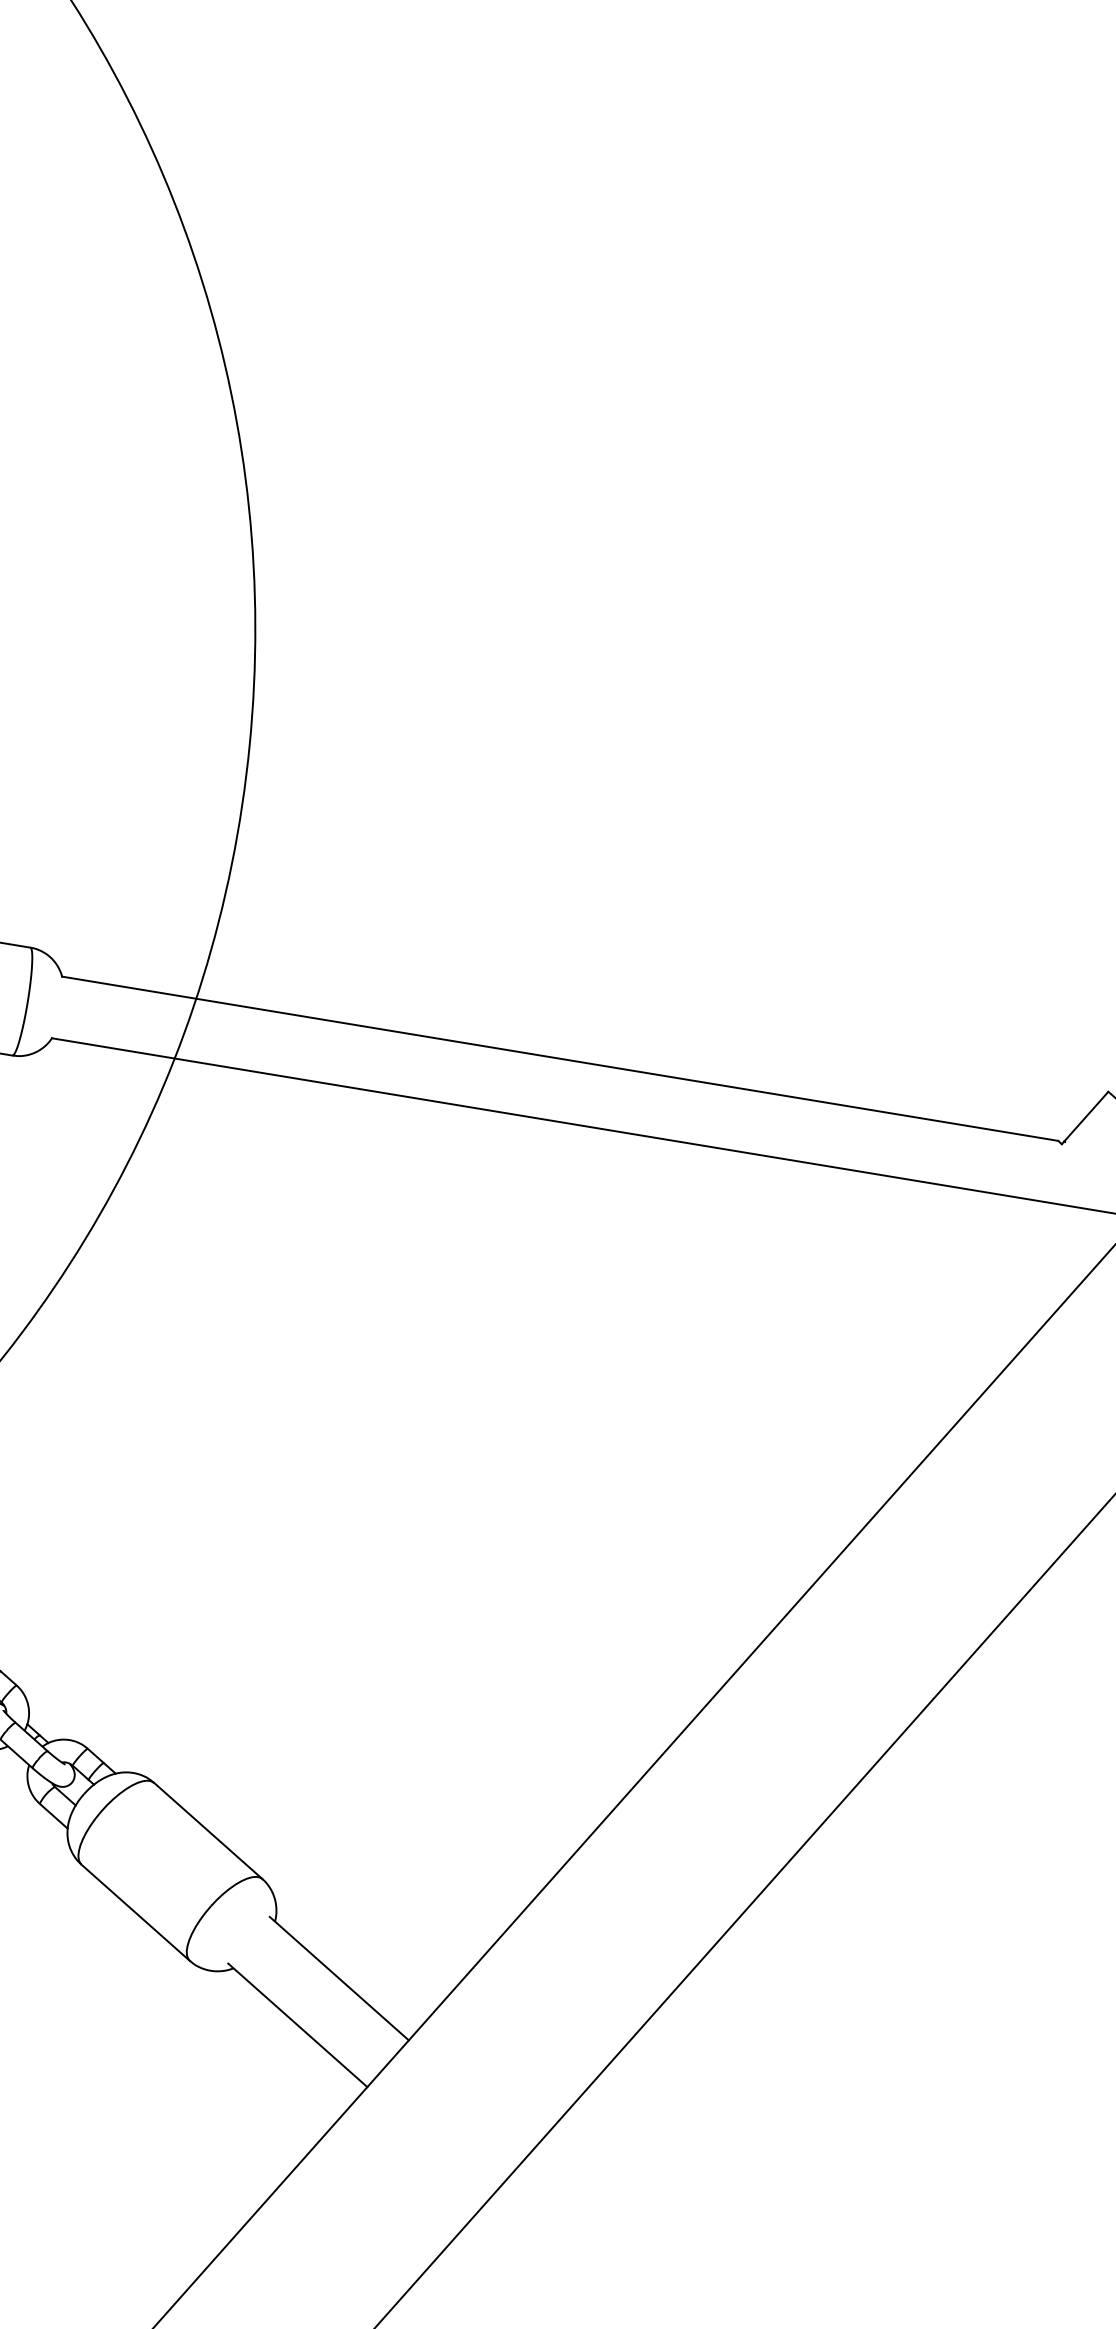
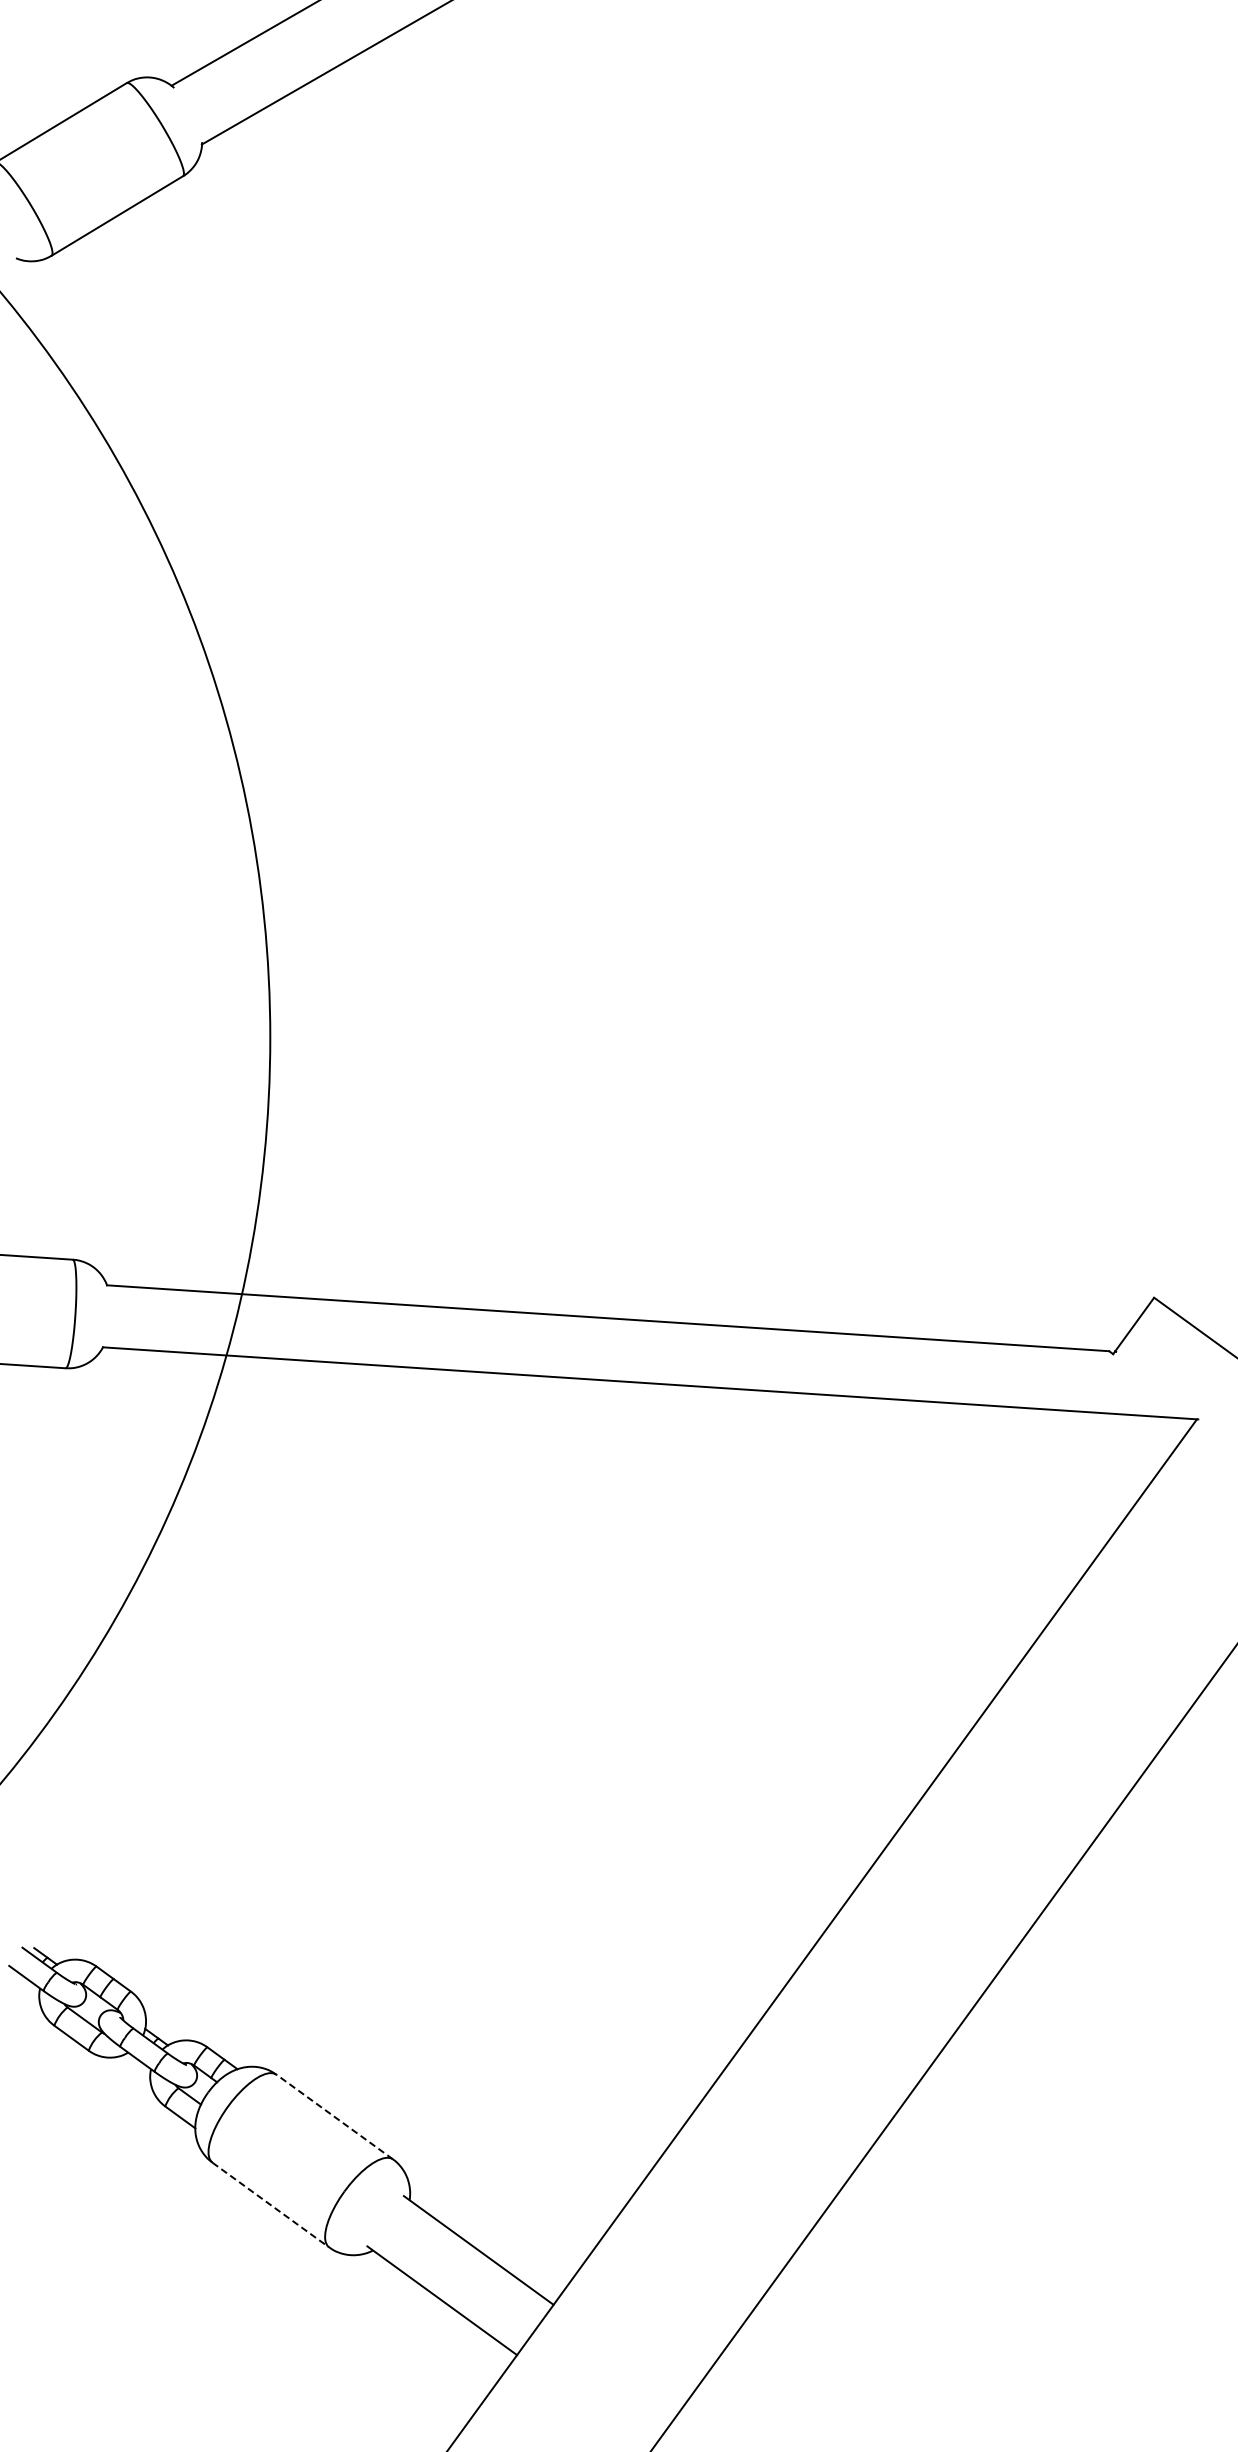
line: (208, 1830) -> (334, 2116), solid -> dashed
line: (136, 1913) -> (271, 2205), solid -> dashed

